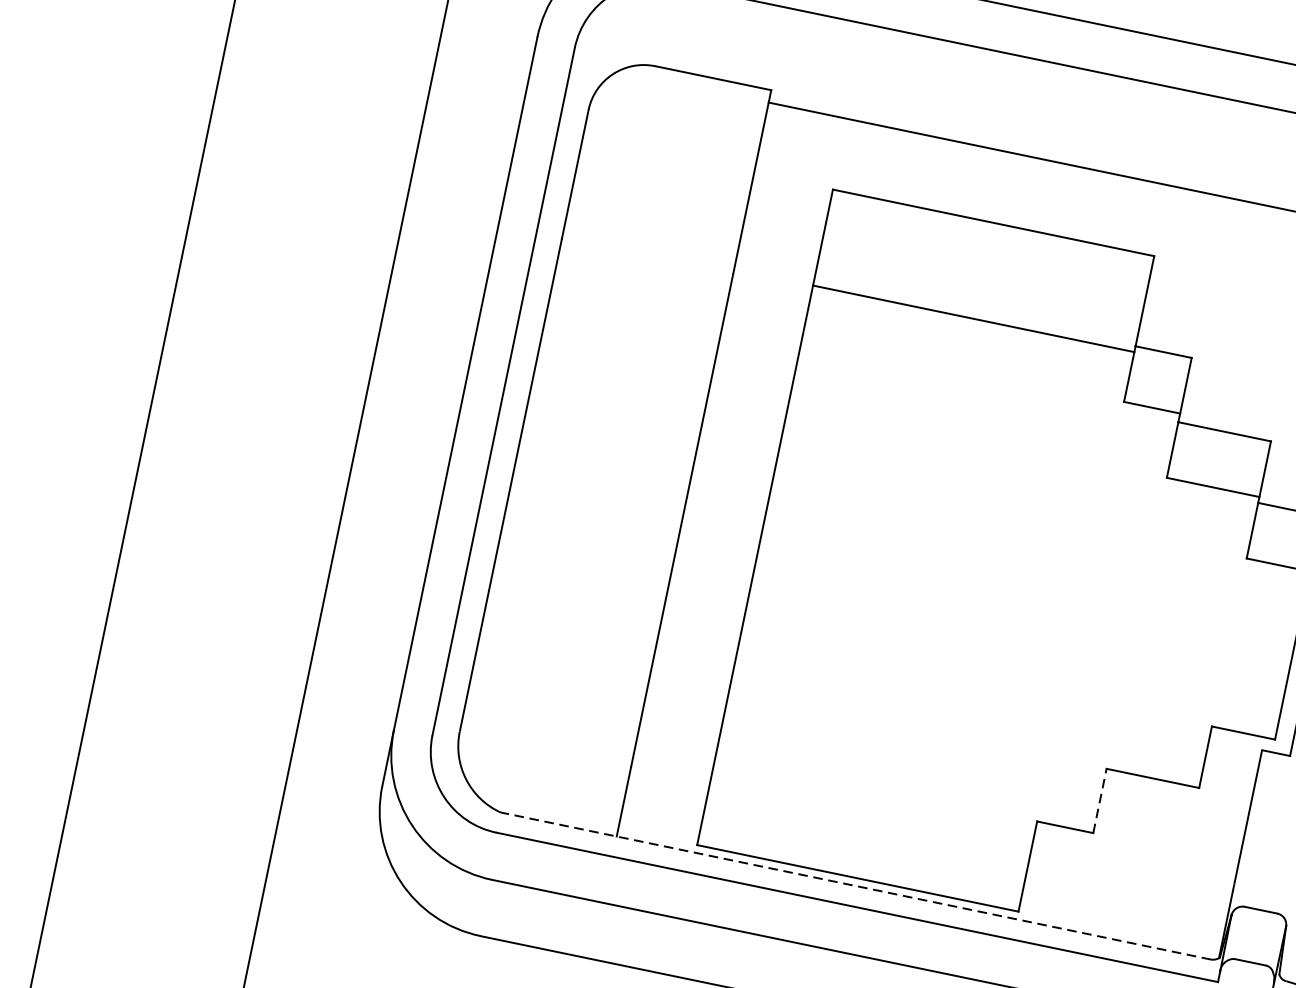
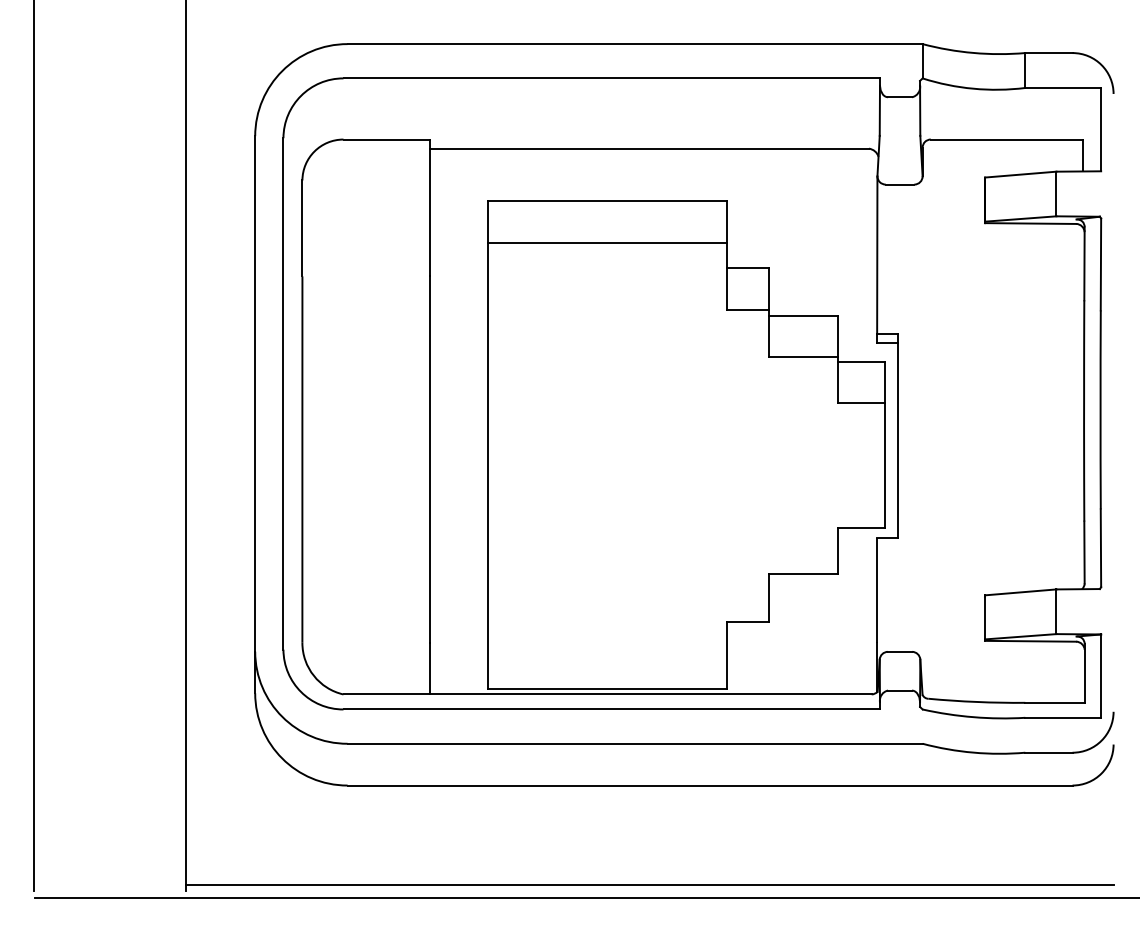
line: (973, 318) -> (607, 242), moved
line: (1100, 800) -> (769, 597), dashed -> solid
line: (855, 886) -> (607, 694), dashed -> solid

